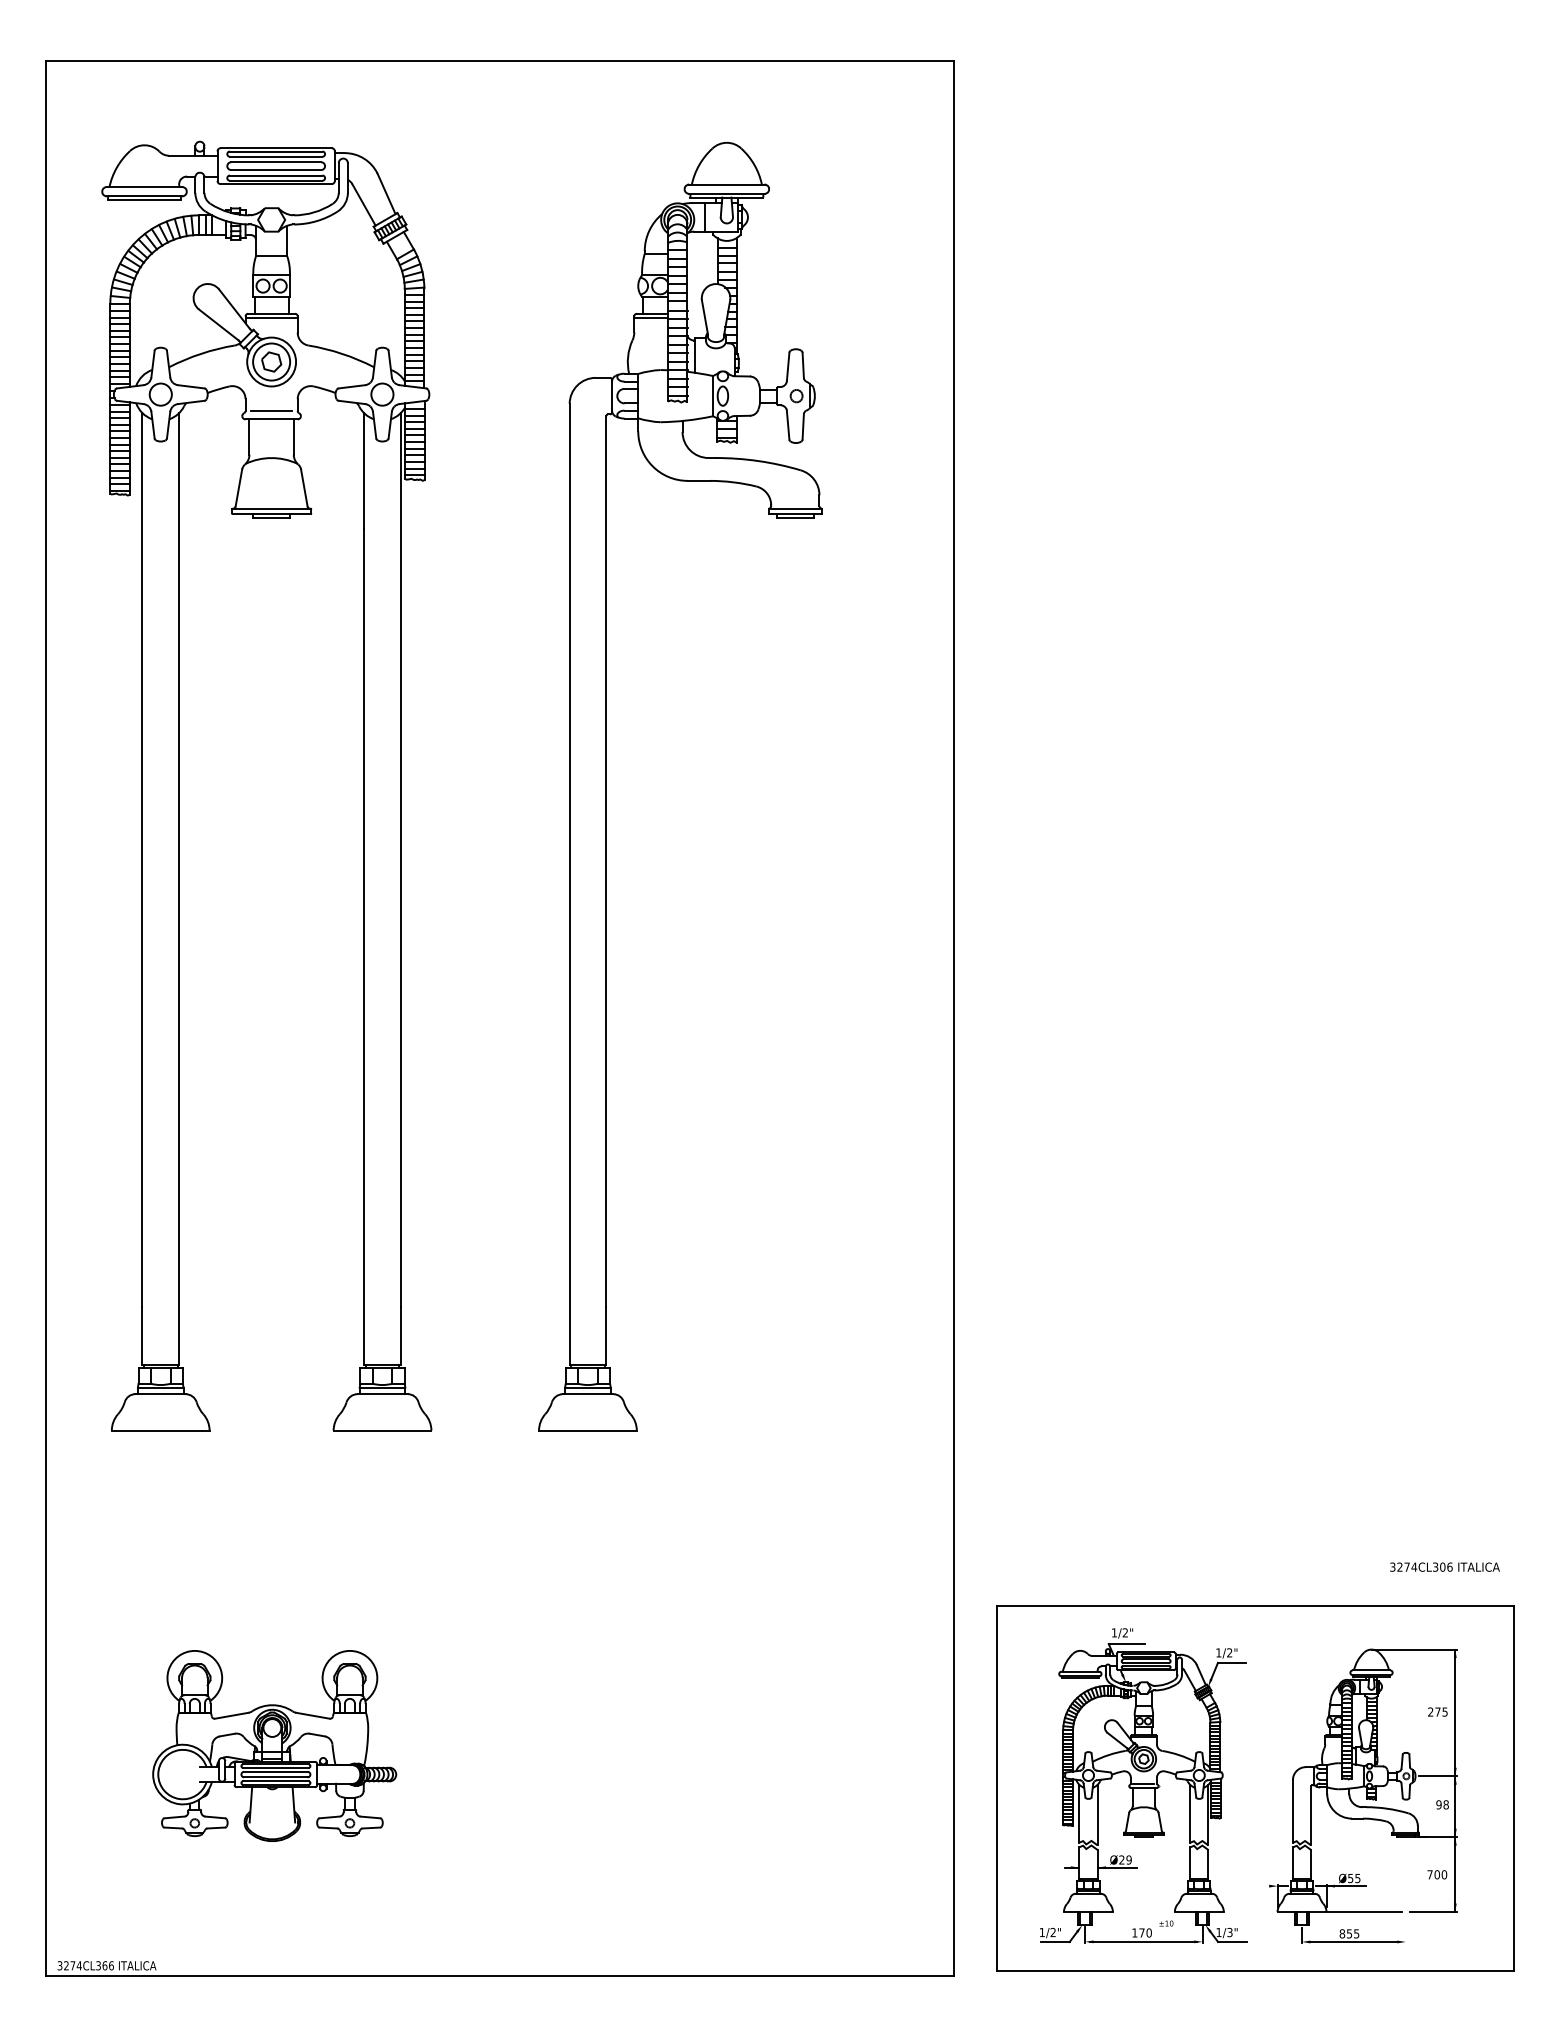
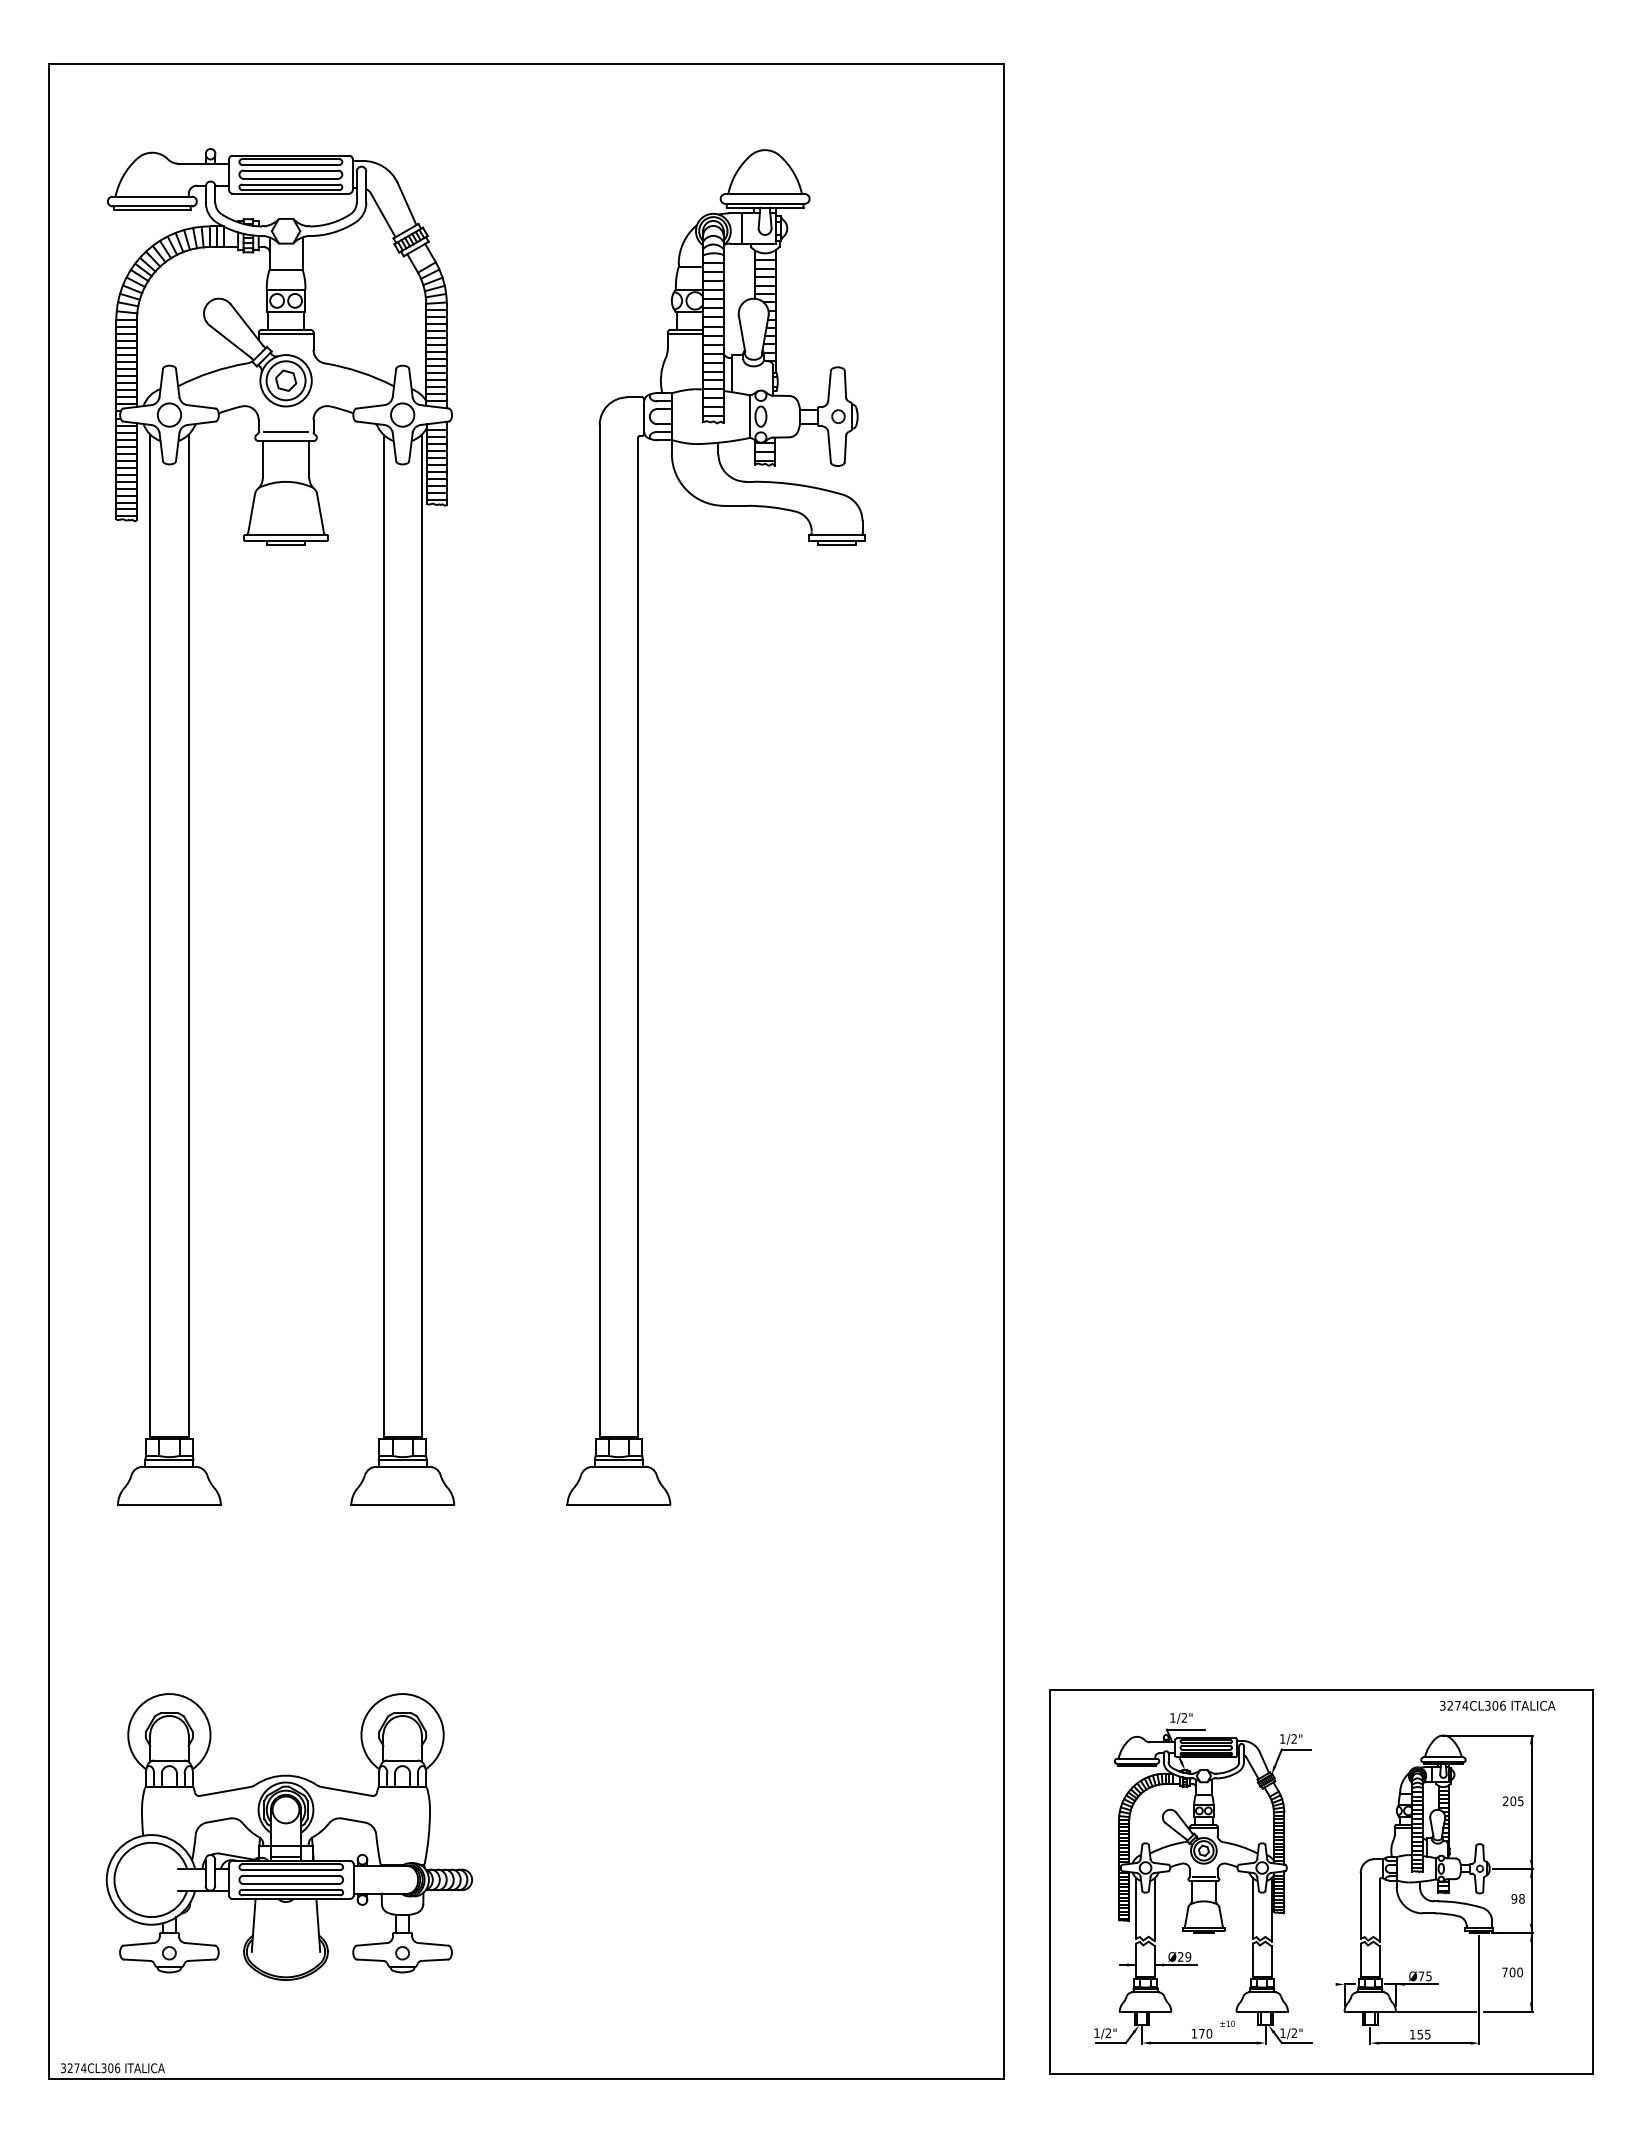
text: (1444, 1566) -> (1497, 1705), moved
text: (1438, 1712) -> (1513, 1801), 275 -> 205
part: (273, 1745) -> (288, 1836), size x1.43
text: (1350, 1878) -> (1421, 1976), Ø55 -> Ø75
line: (1405, 1890) -> (1479, 1989), added
text: (1230, 1932) -> (1294, 2033), 1/3" -> 1/2"
text: (1342, 1933) -> (1412, 2034), 855 -> 155
text: (104, 1965) -> (110, 2067), 3274CL366 -> 3274CL306

